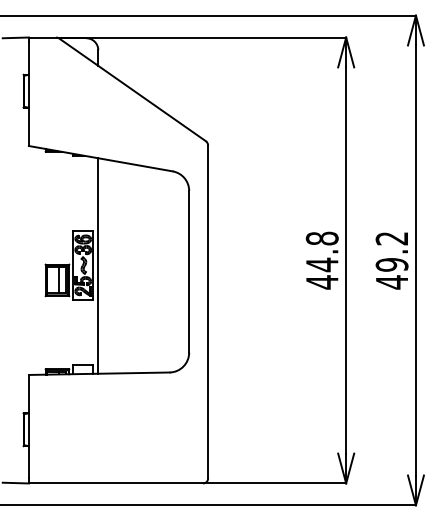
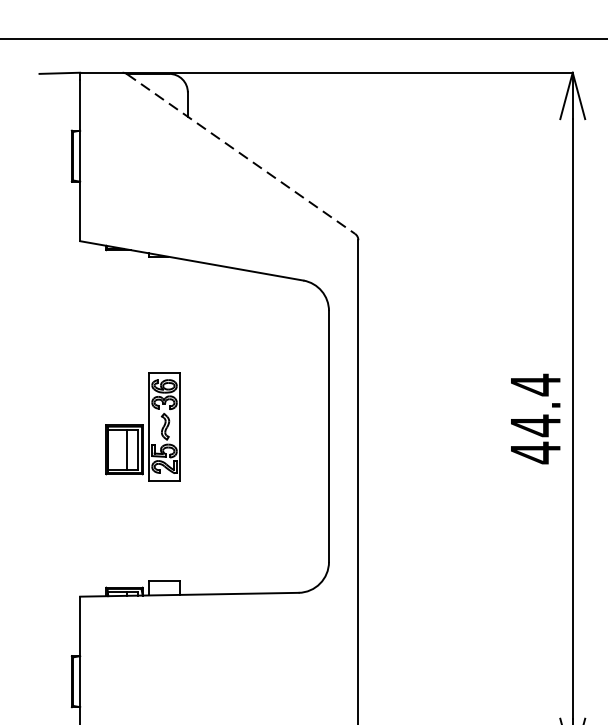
line: (132, 89) -> (240, 153), solid -> dashed
text: (321, 238) -> (534, 384), 44.8 -> 44.4
line: (98, 265) -> (188, 426), removed

